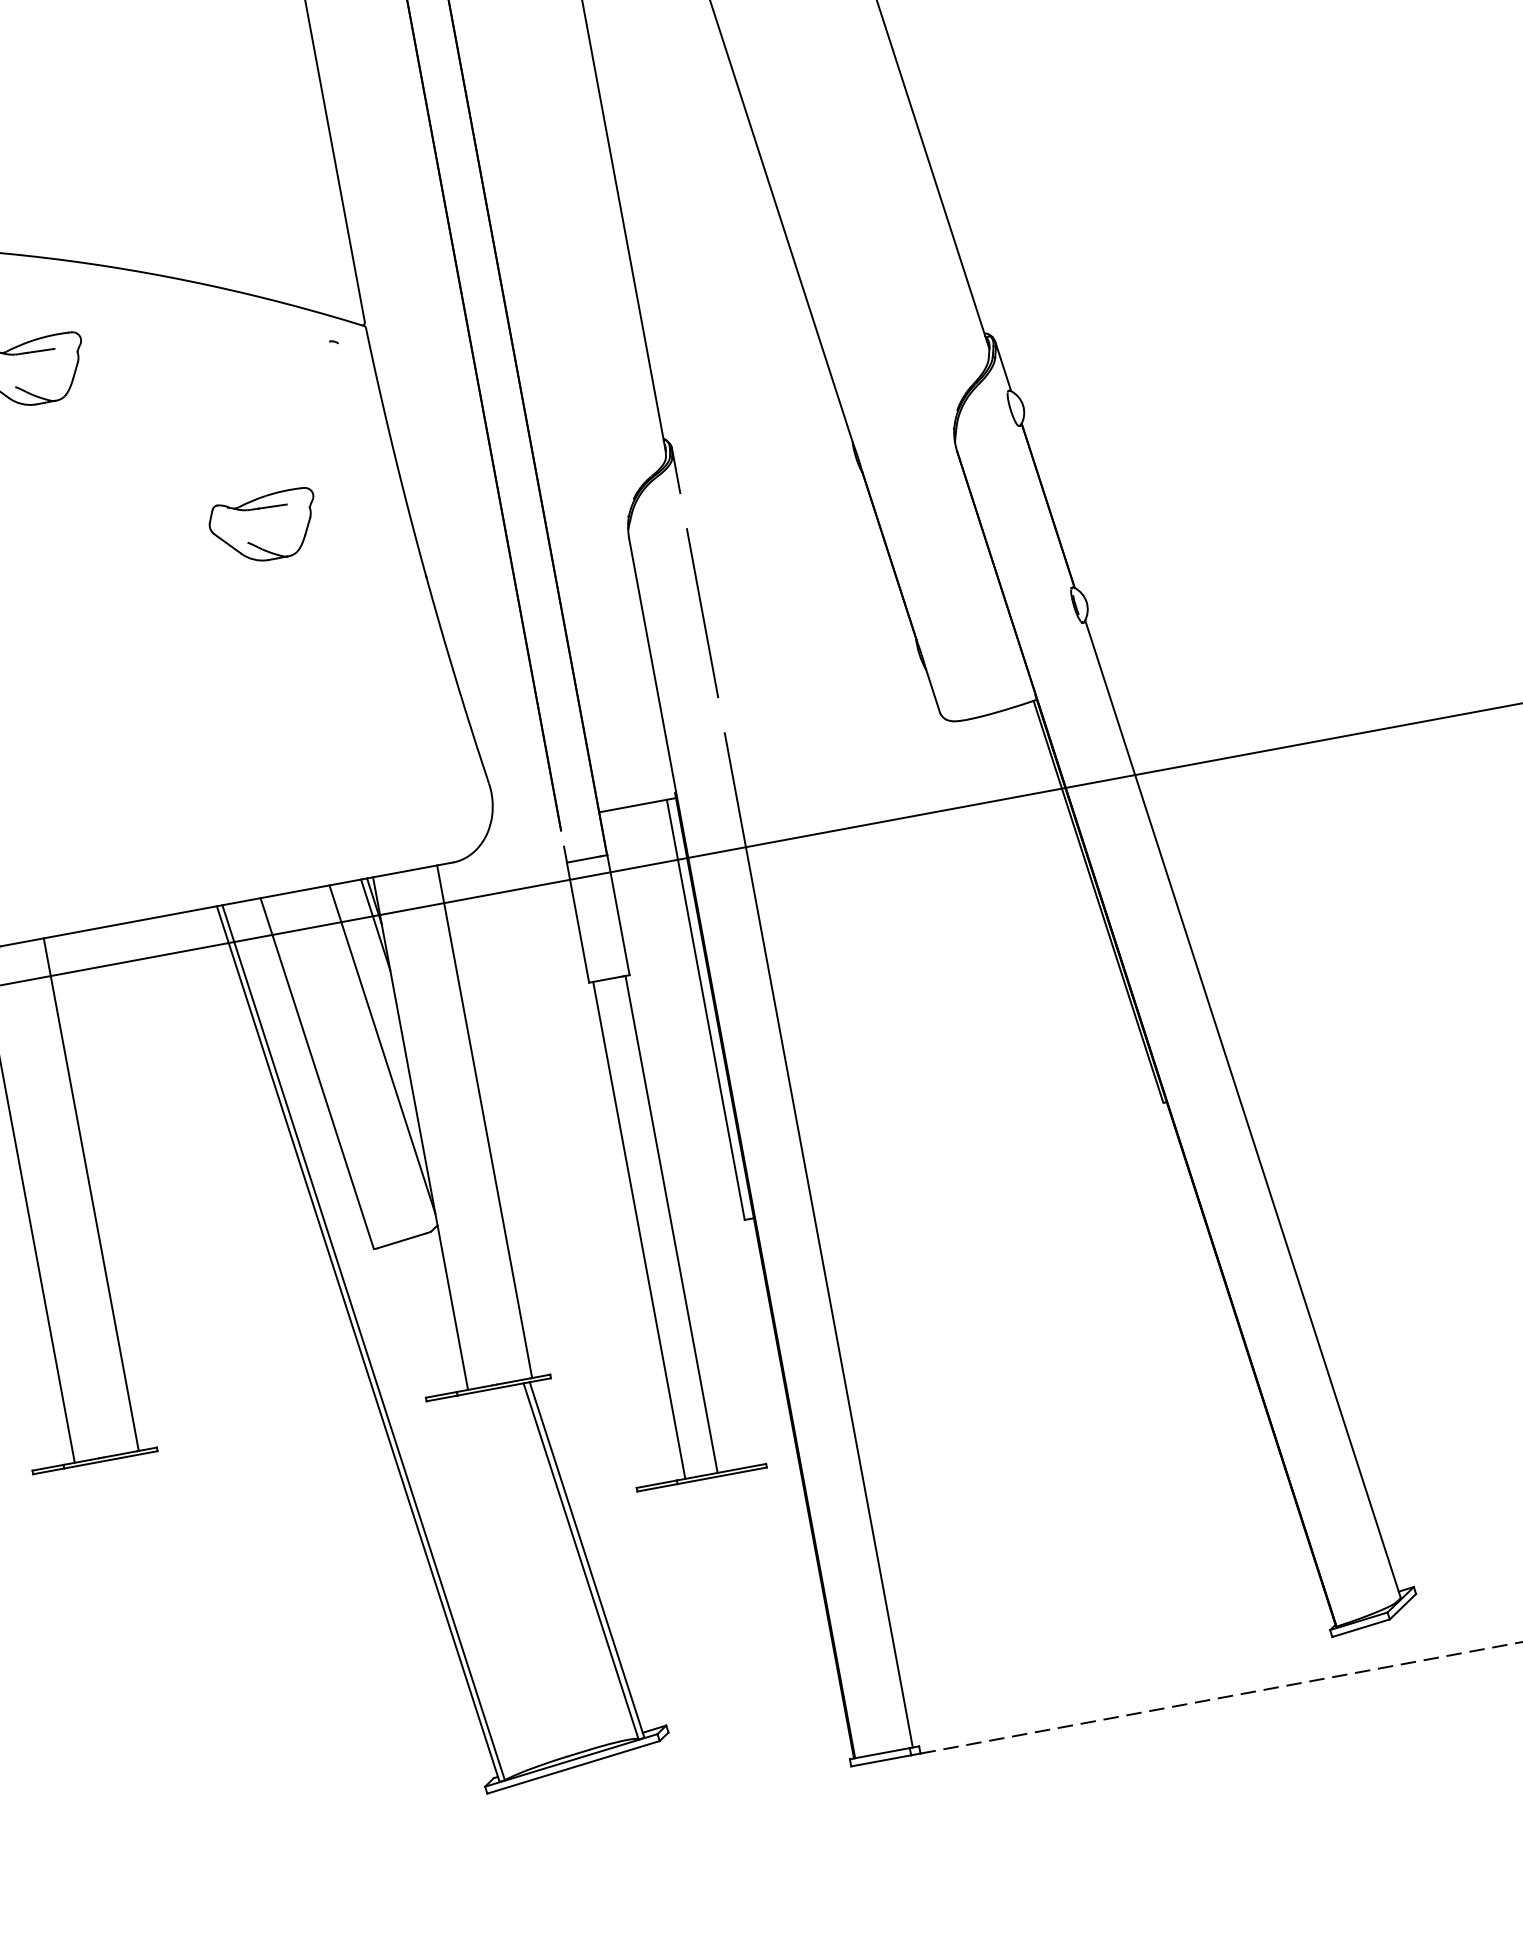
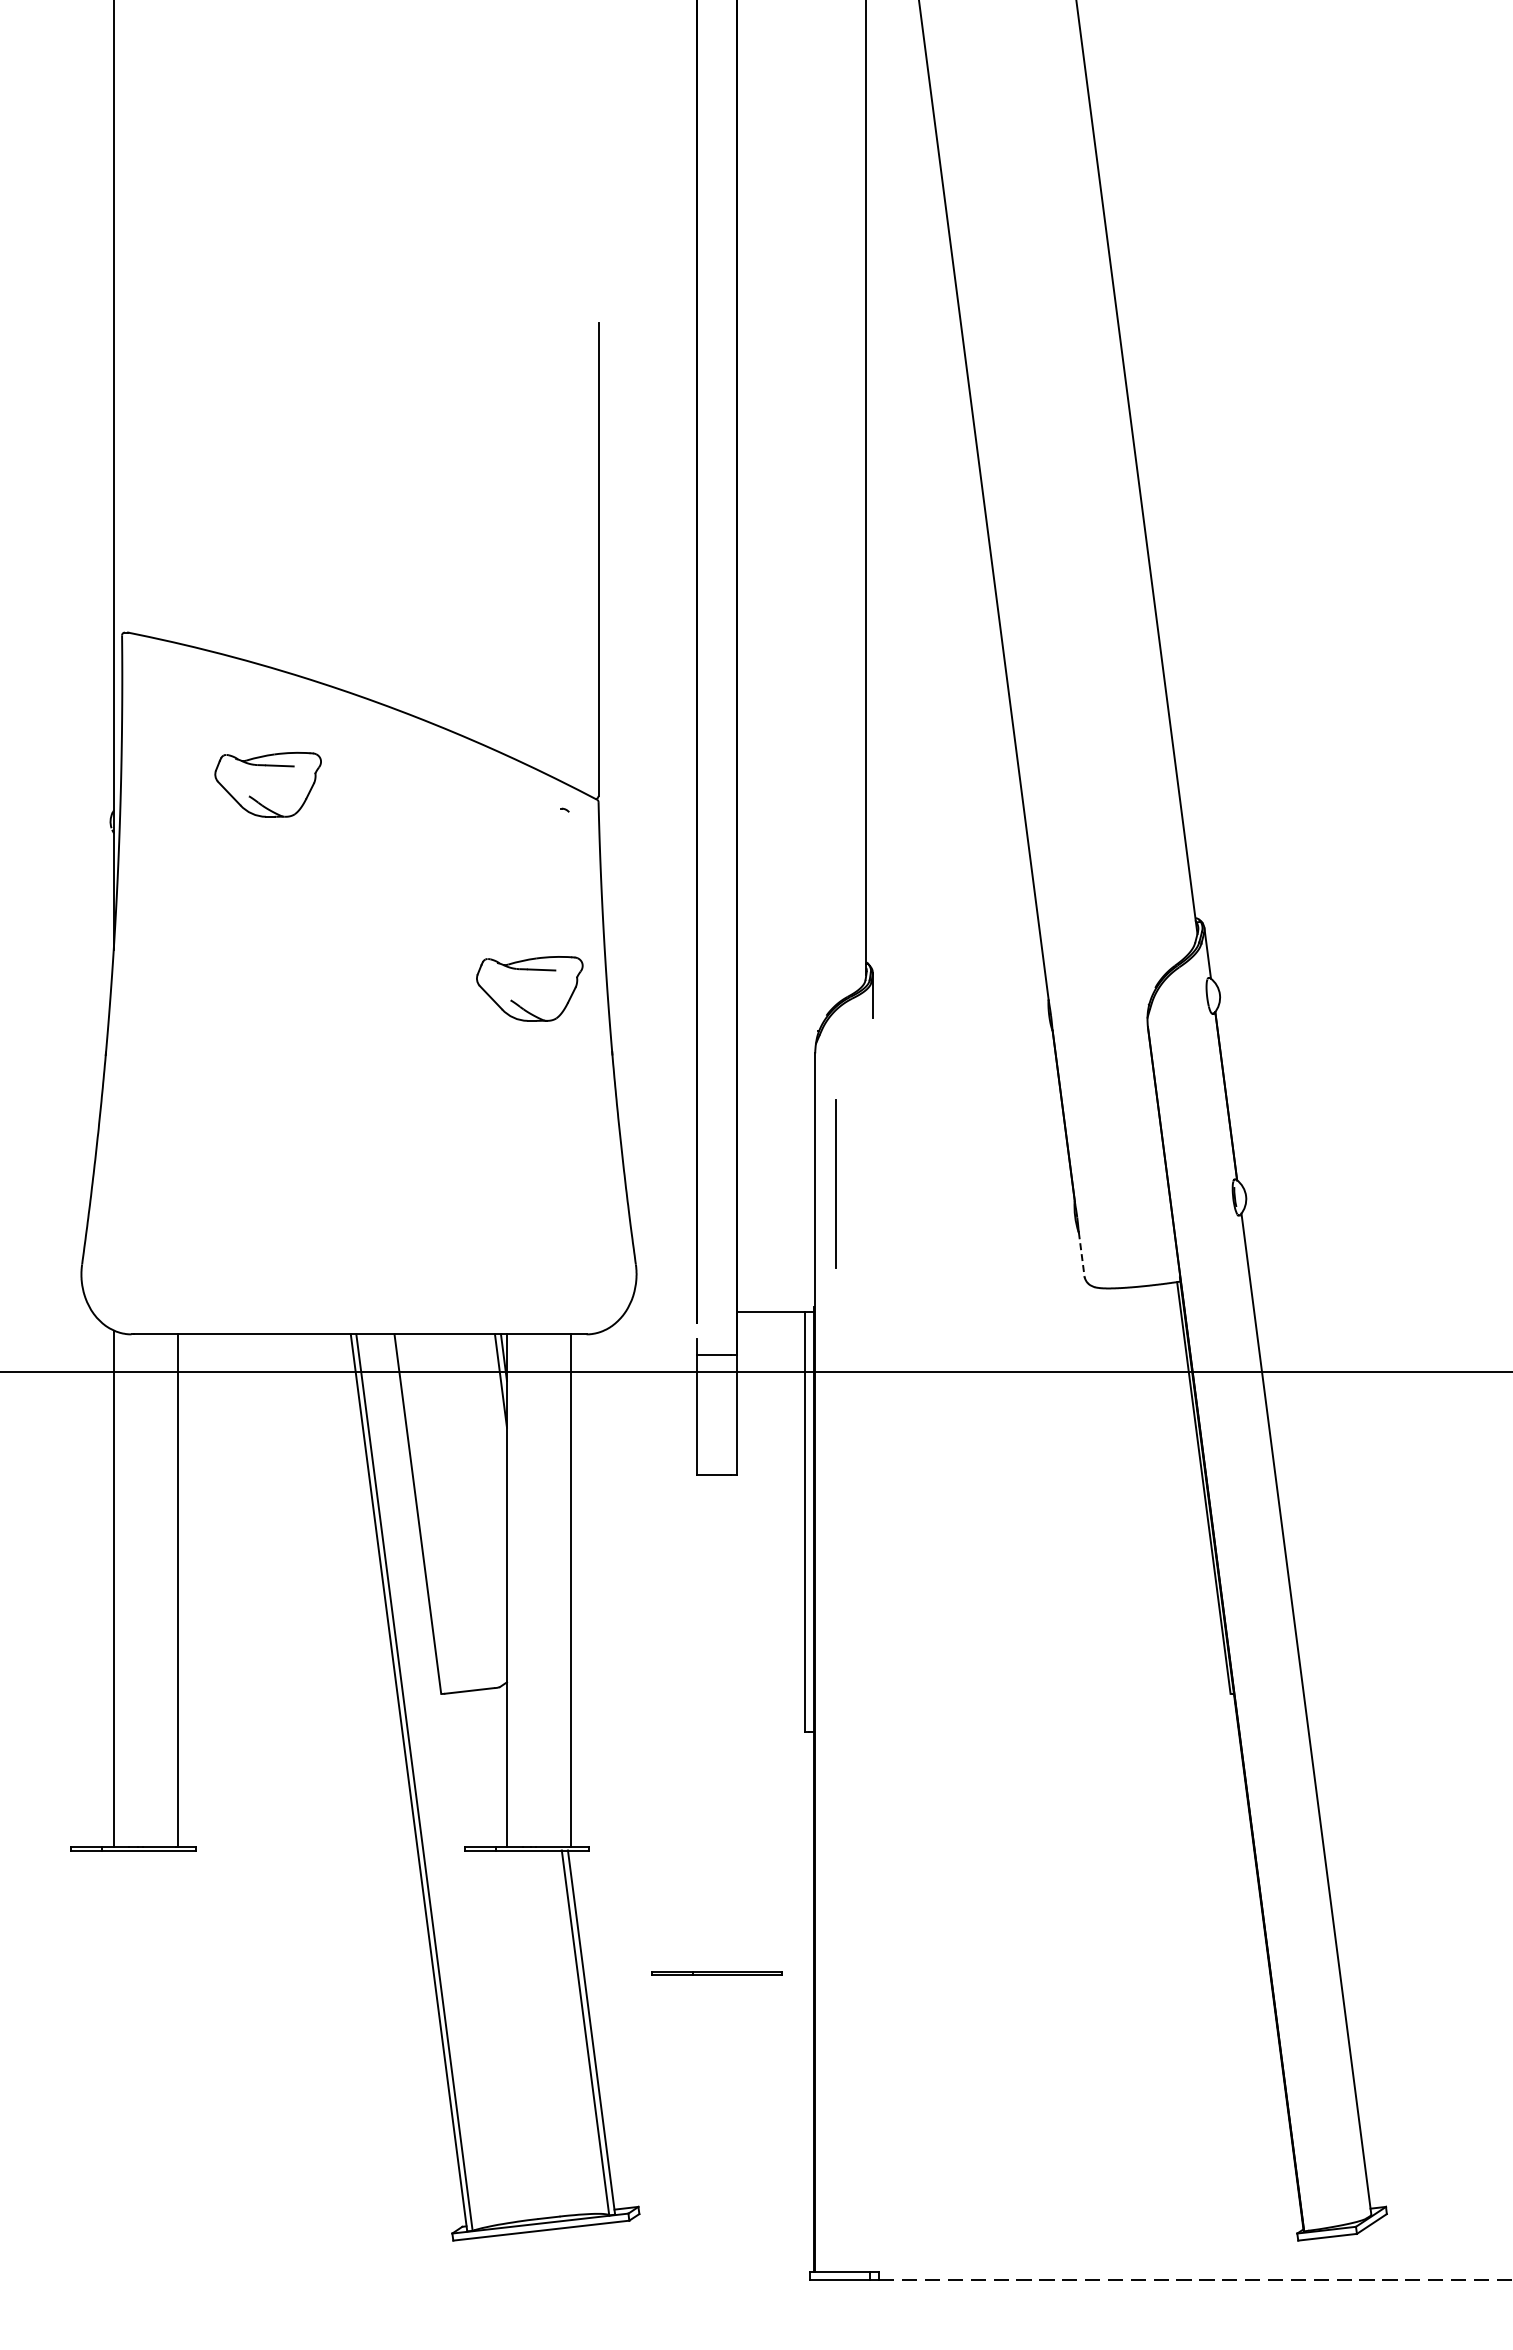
part: (264, 527) -> (529, 988), moved
line: (702, 612) -> (835, 1183), moved
line: (932, 691) -> (1081, 1254), solid -> dashed
line: (381, 1049) -> (484, 1502), removed
line: (671, 1223) -> (733, 1722), removed
line: (639, 1229) -> (701, 1722), removed
line: (818, 1240) -> (872, 1765), removed

